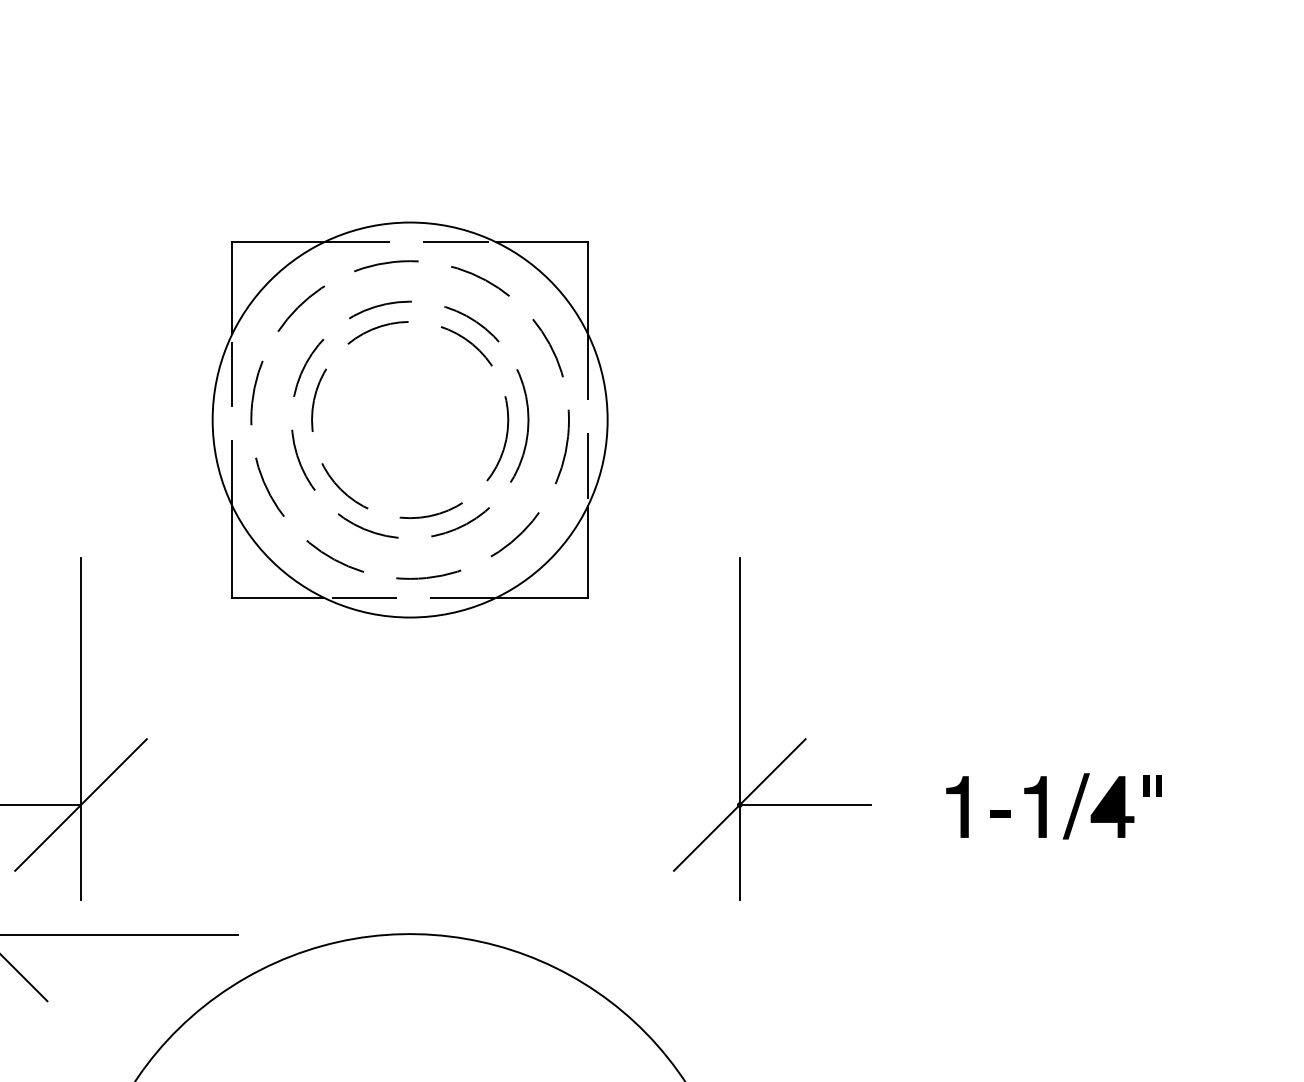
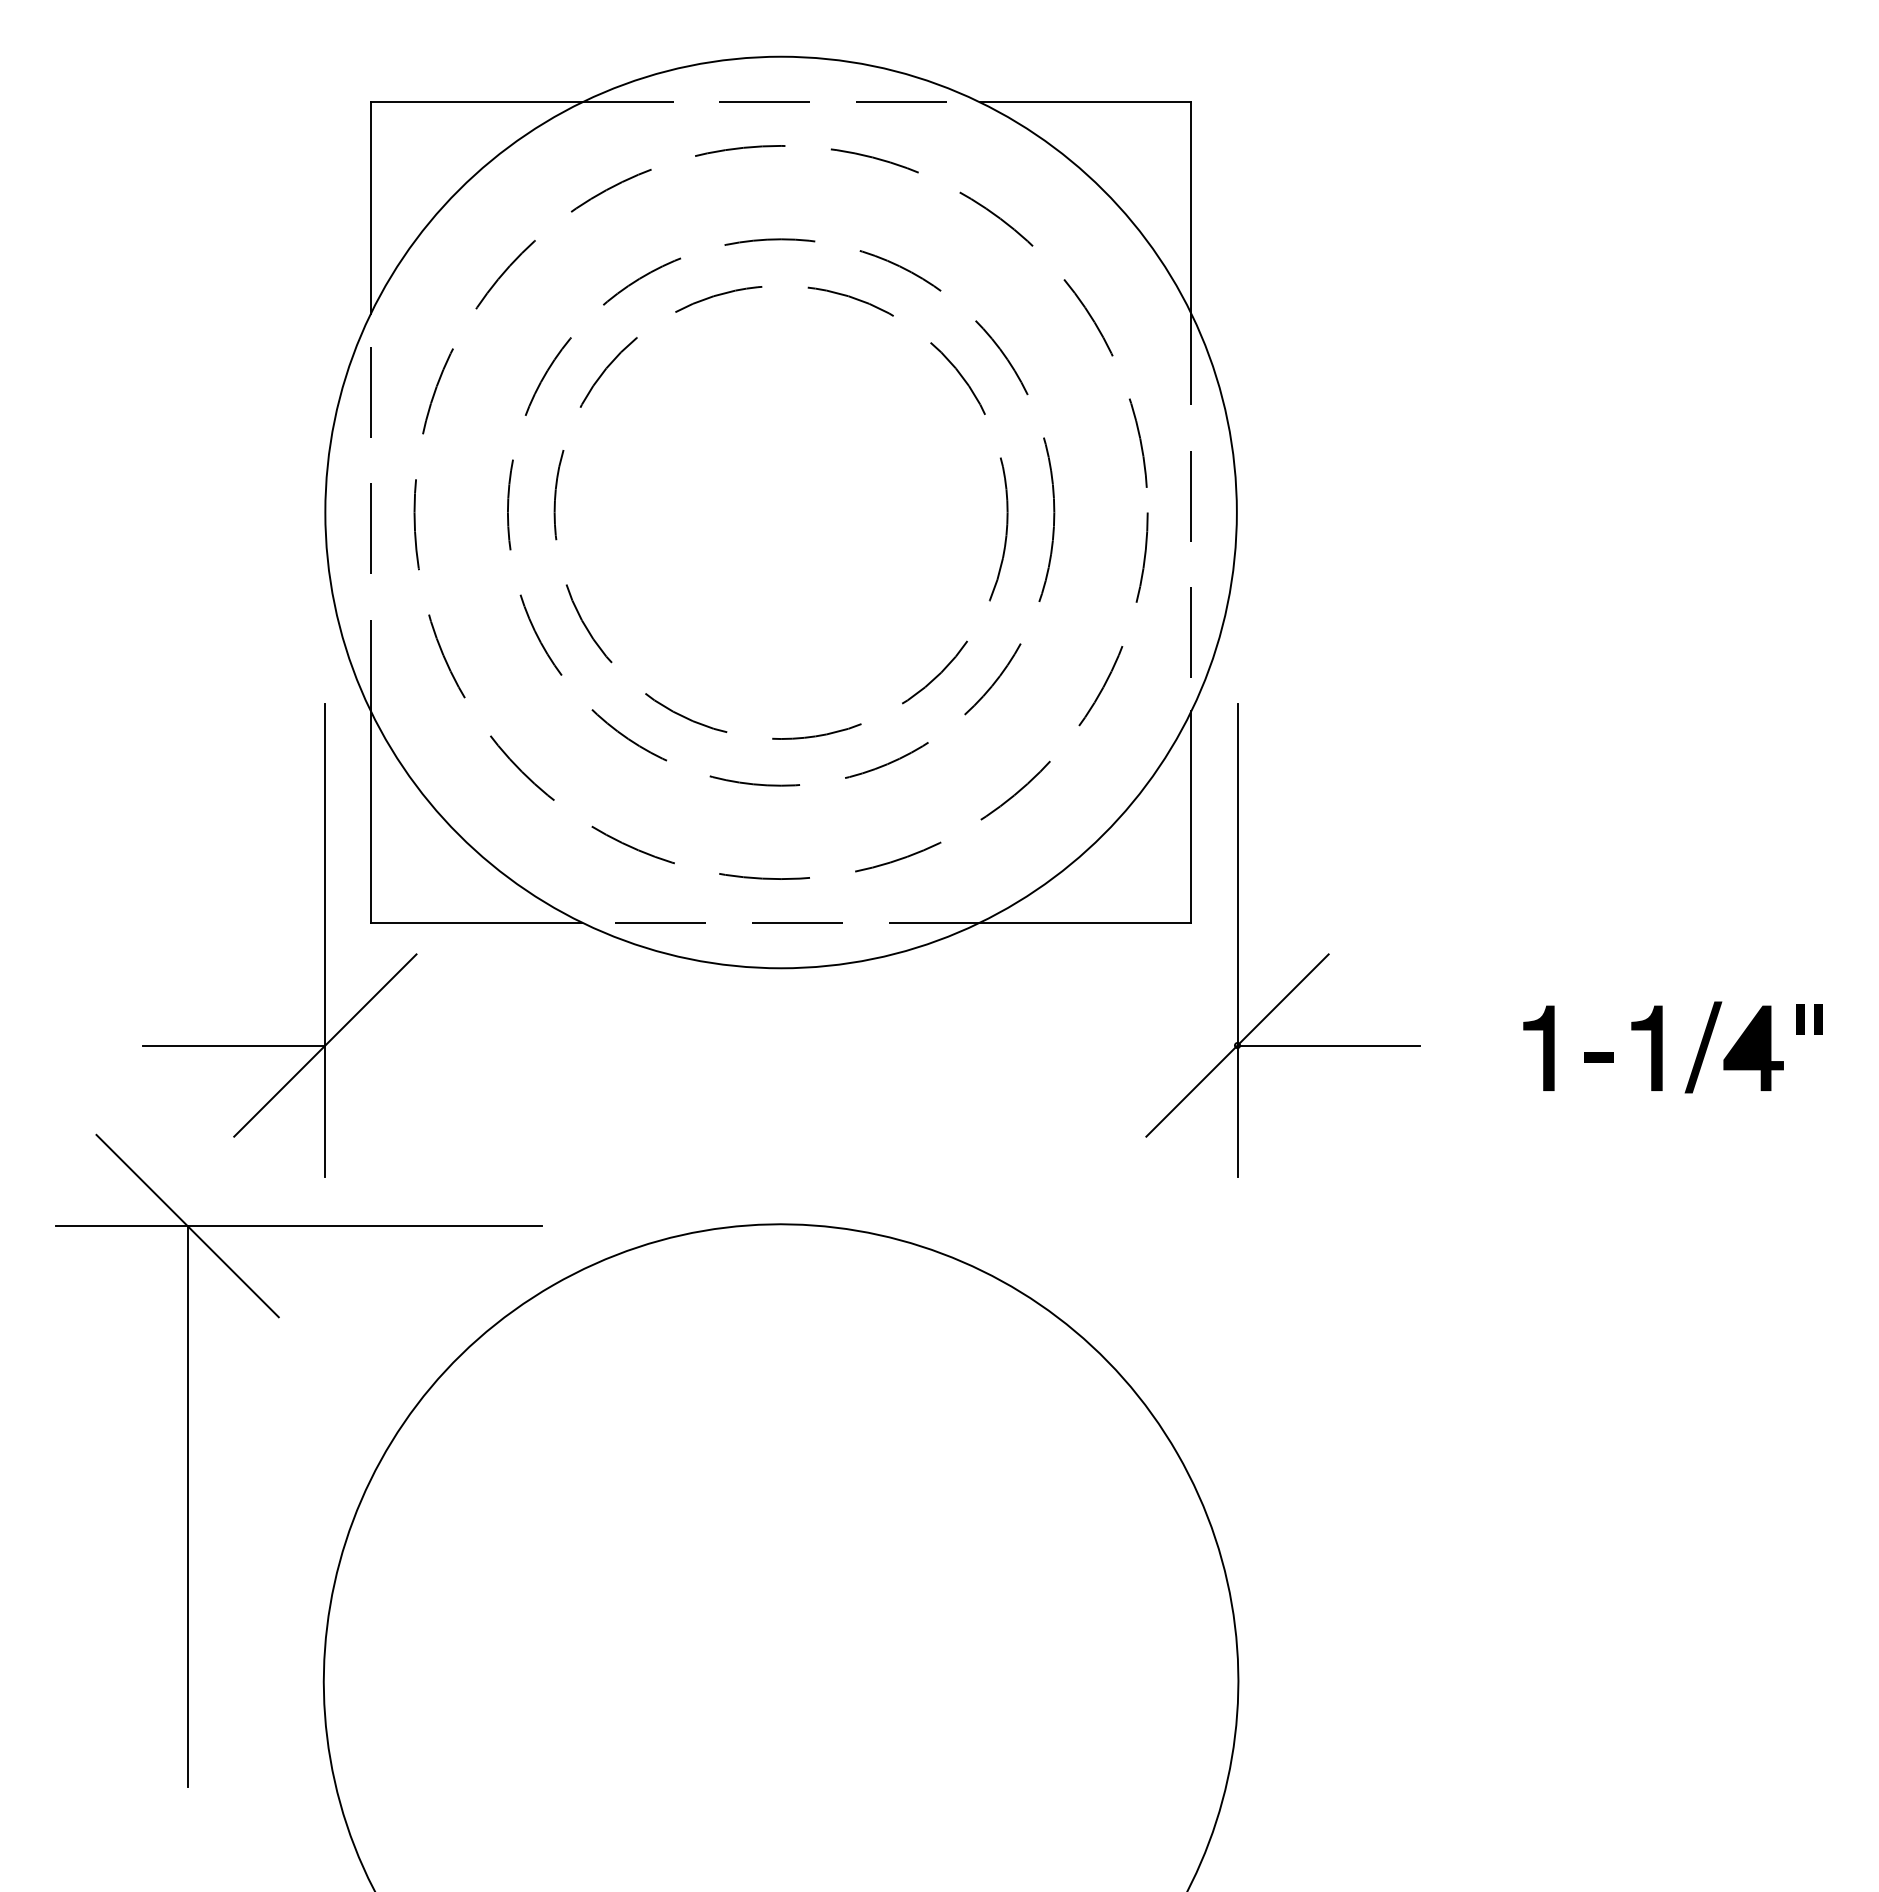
part: (409, 420) -> (780, 512), size x1.67

